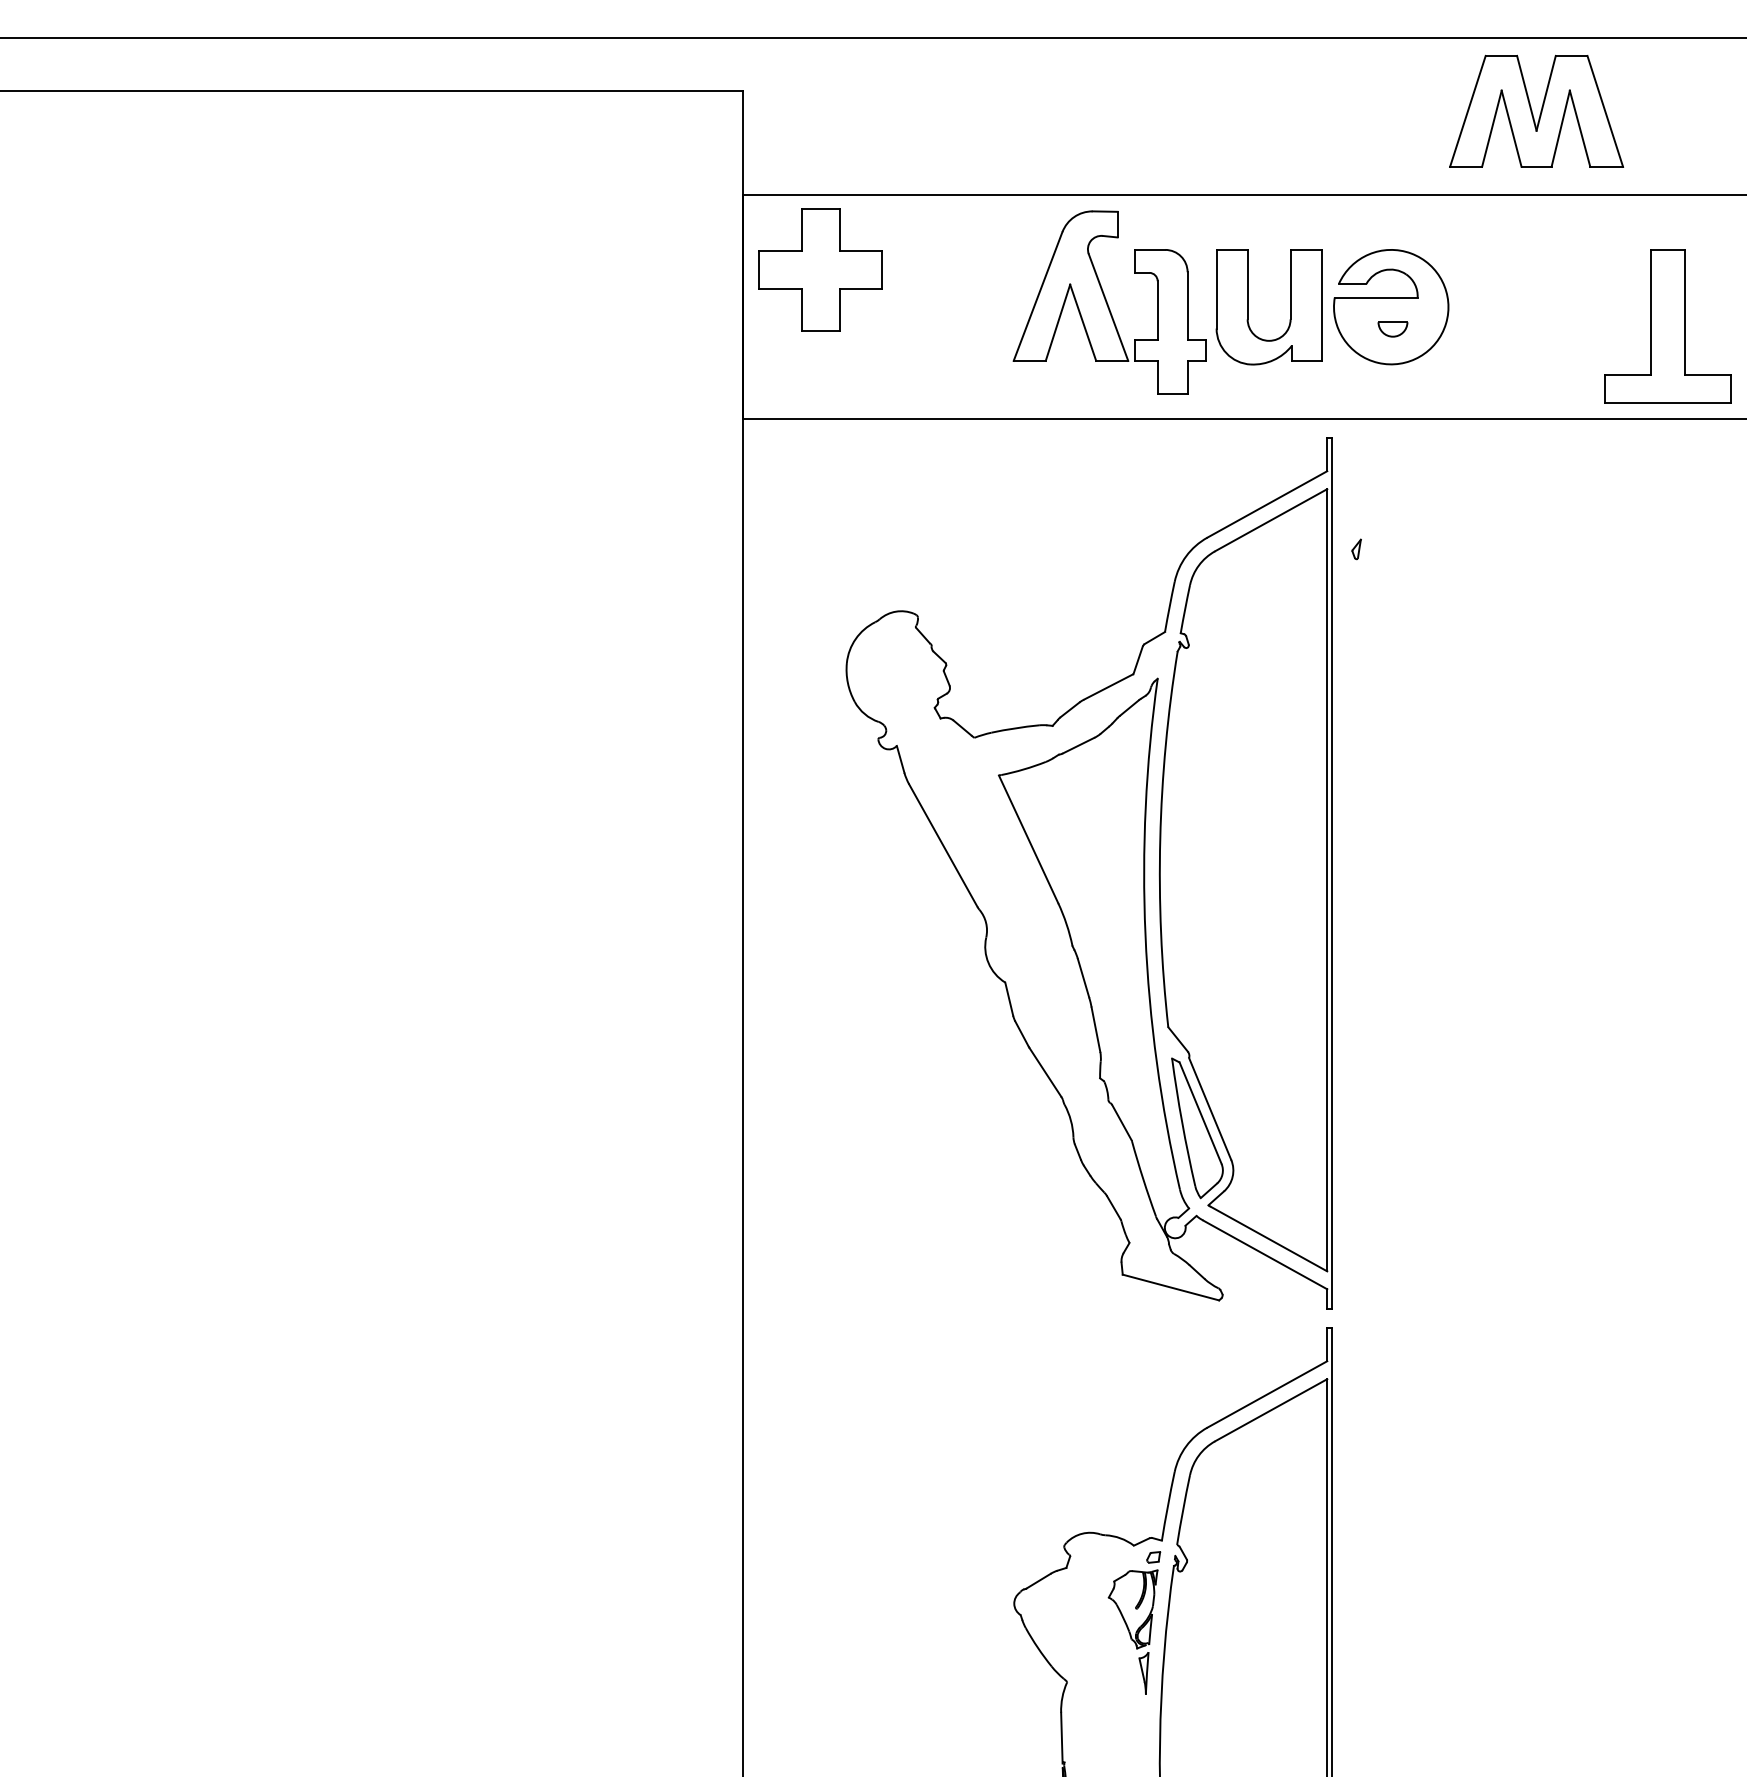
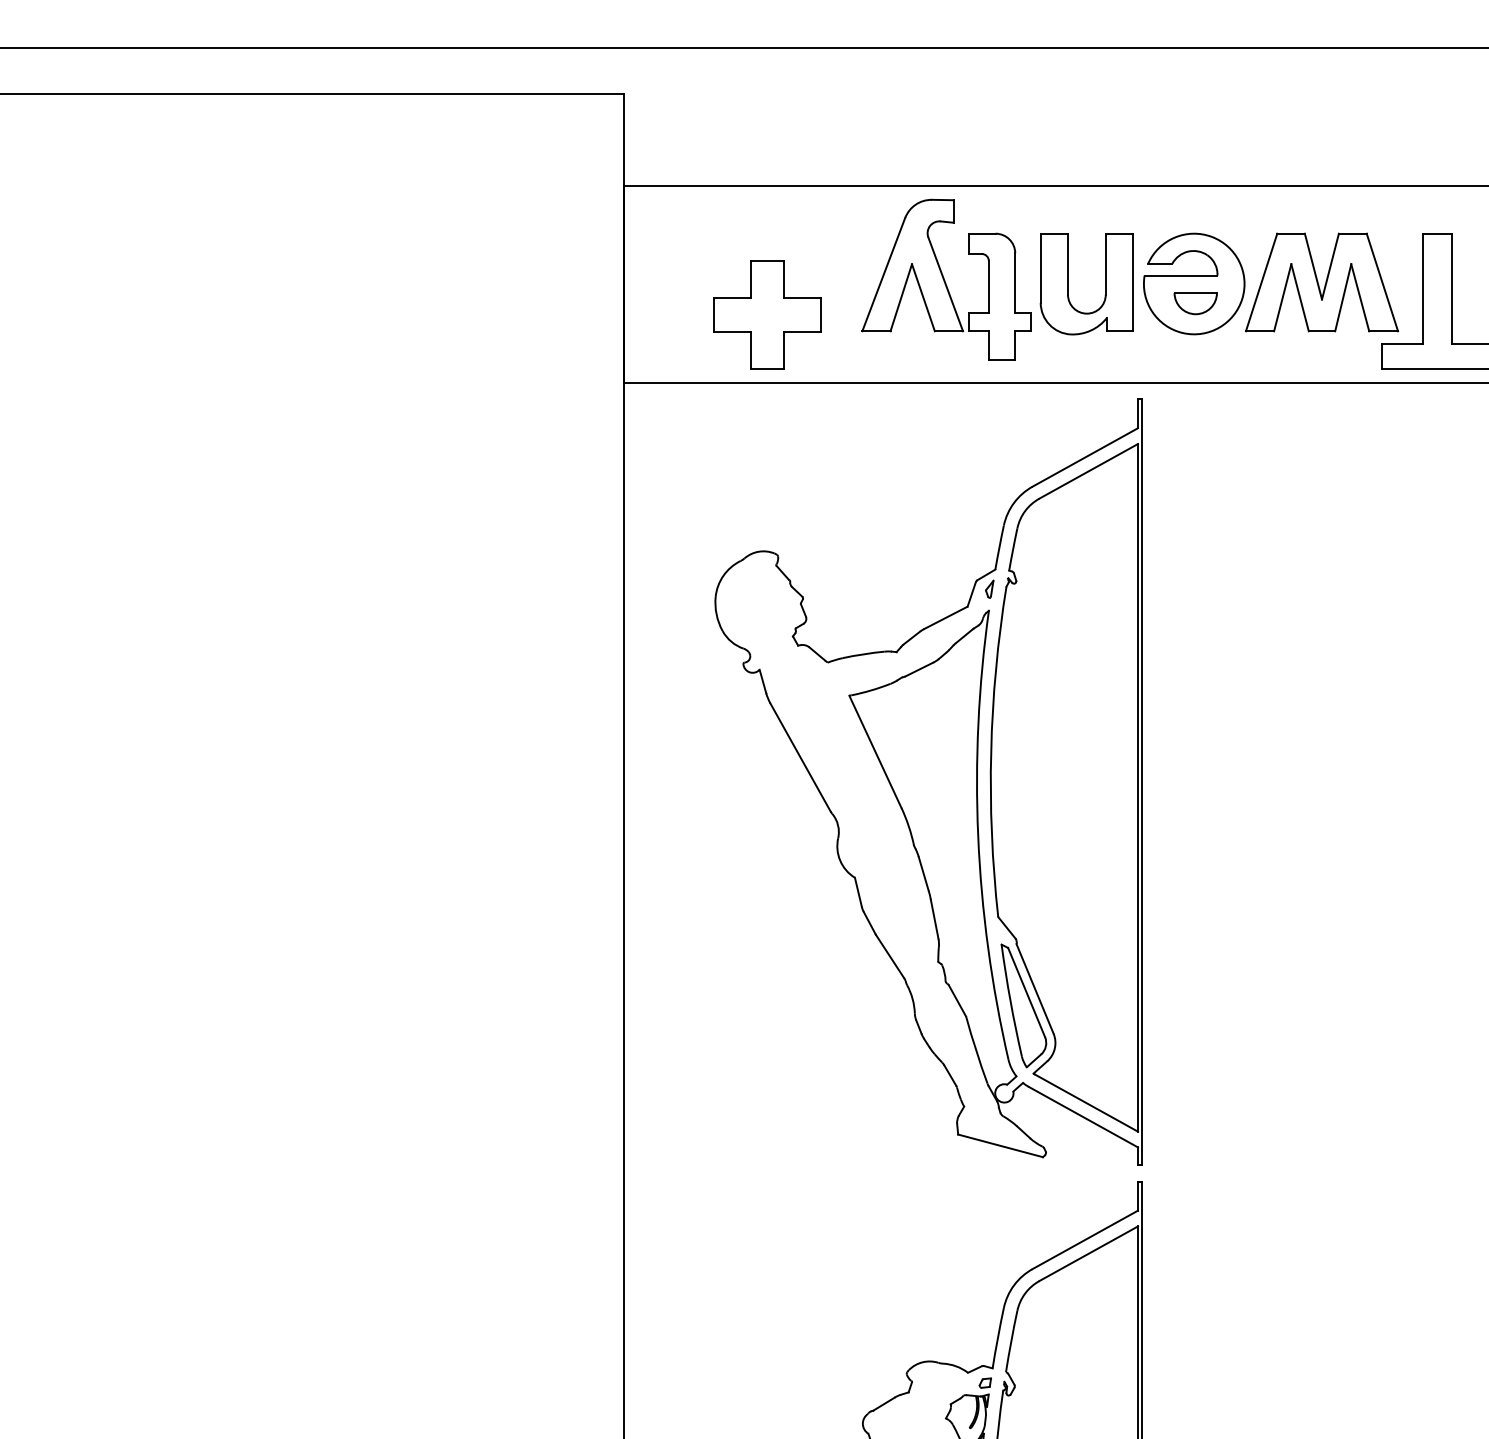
part: (1536, 110) -> (1321, 281), moved
part: (820, 269) -> (767, 314), moved
part: (1392, 329) -> (1195, 303), size x1.67
part: (1356, 549) -> (989, 589), moved

